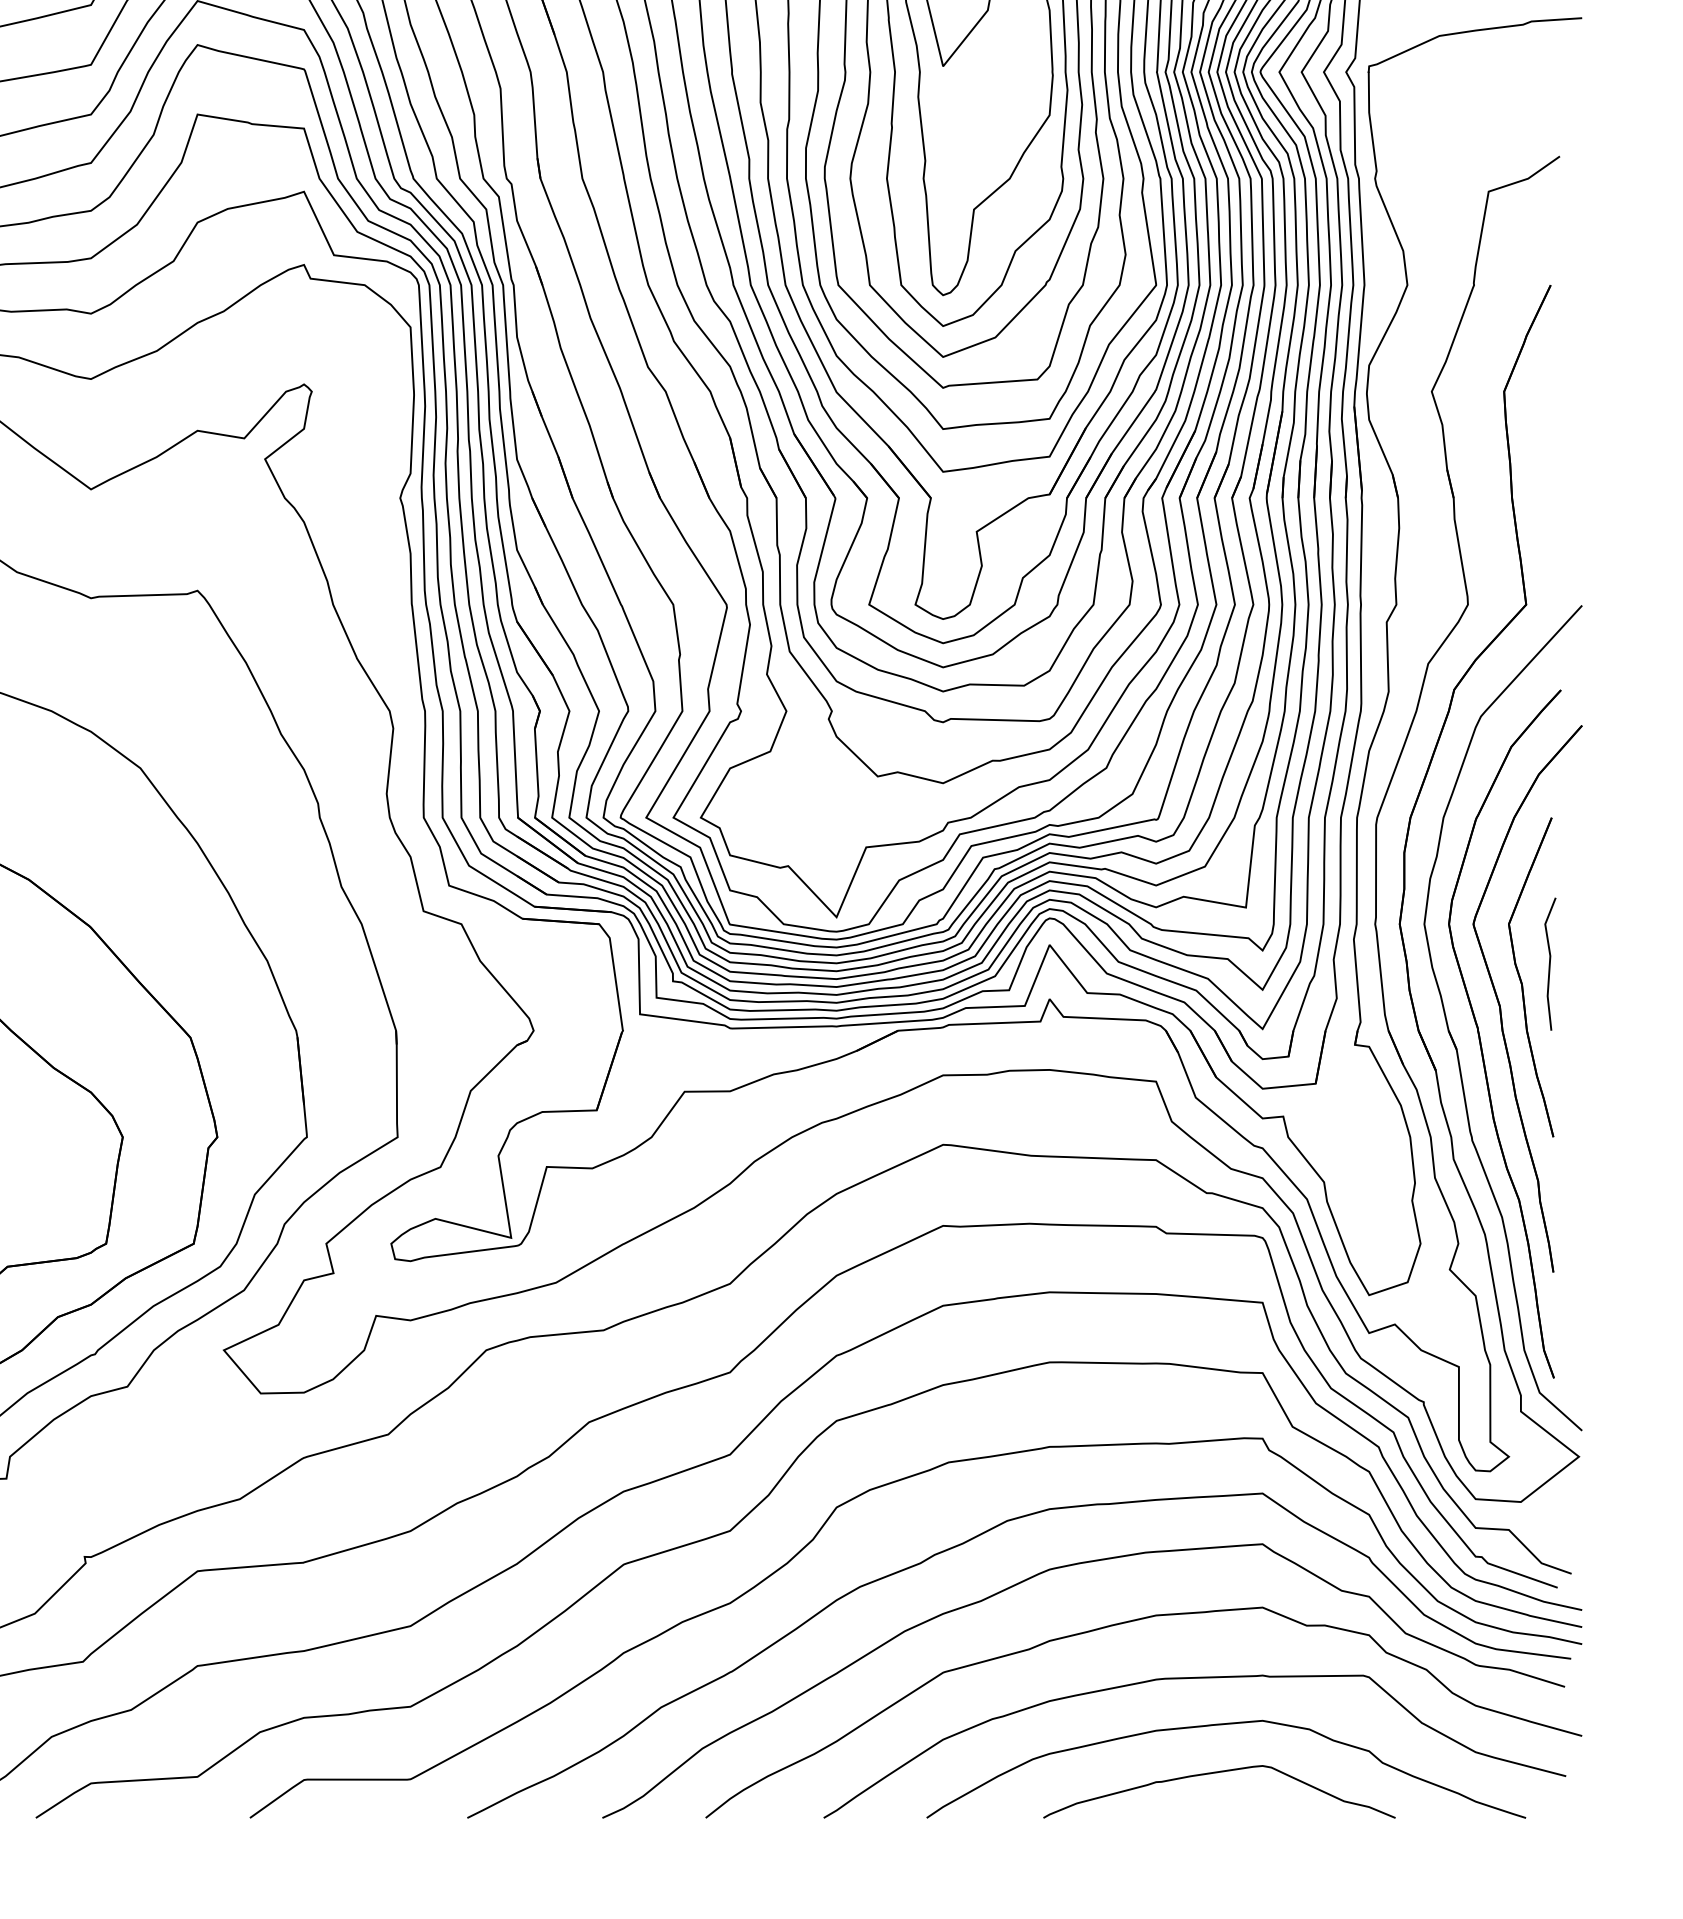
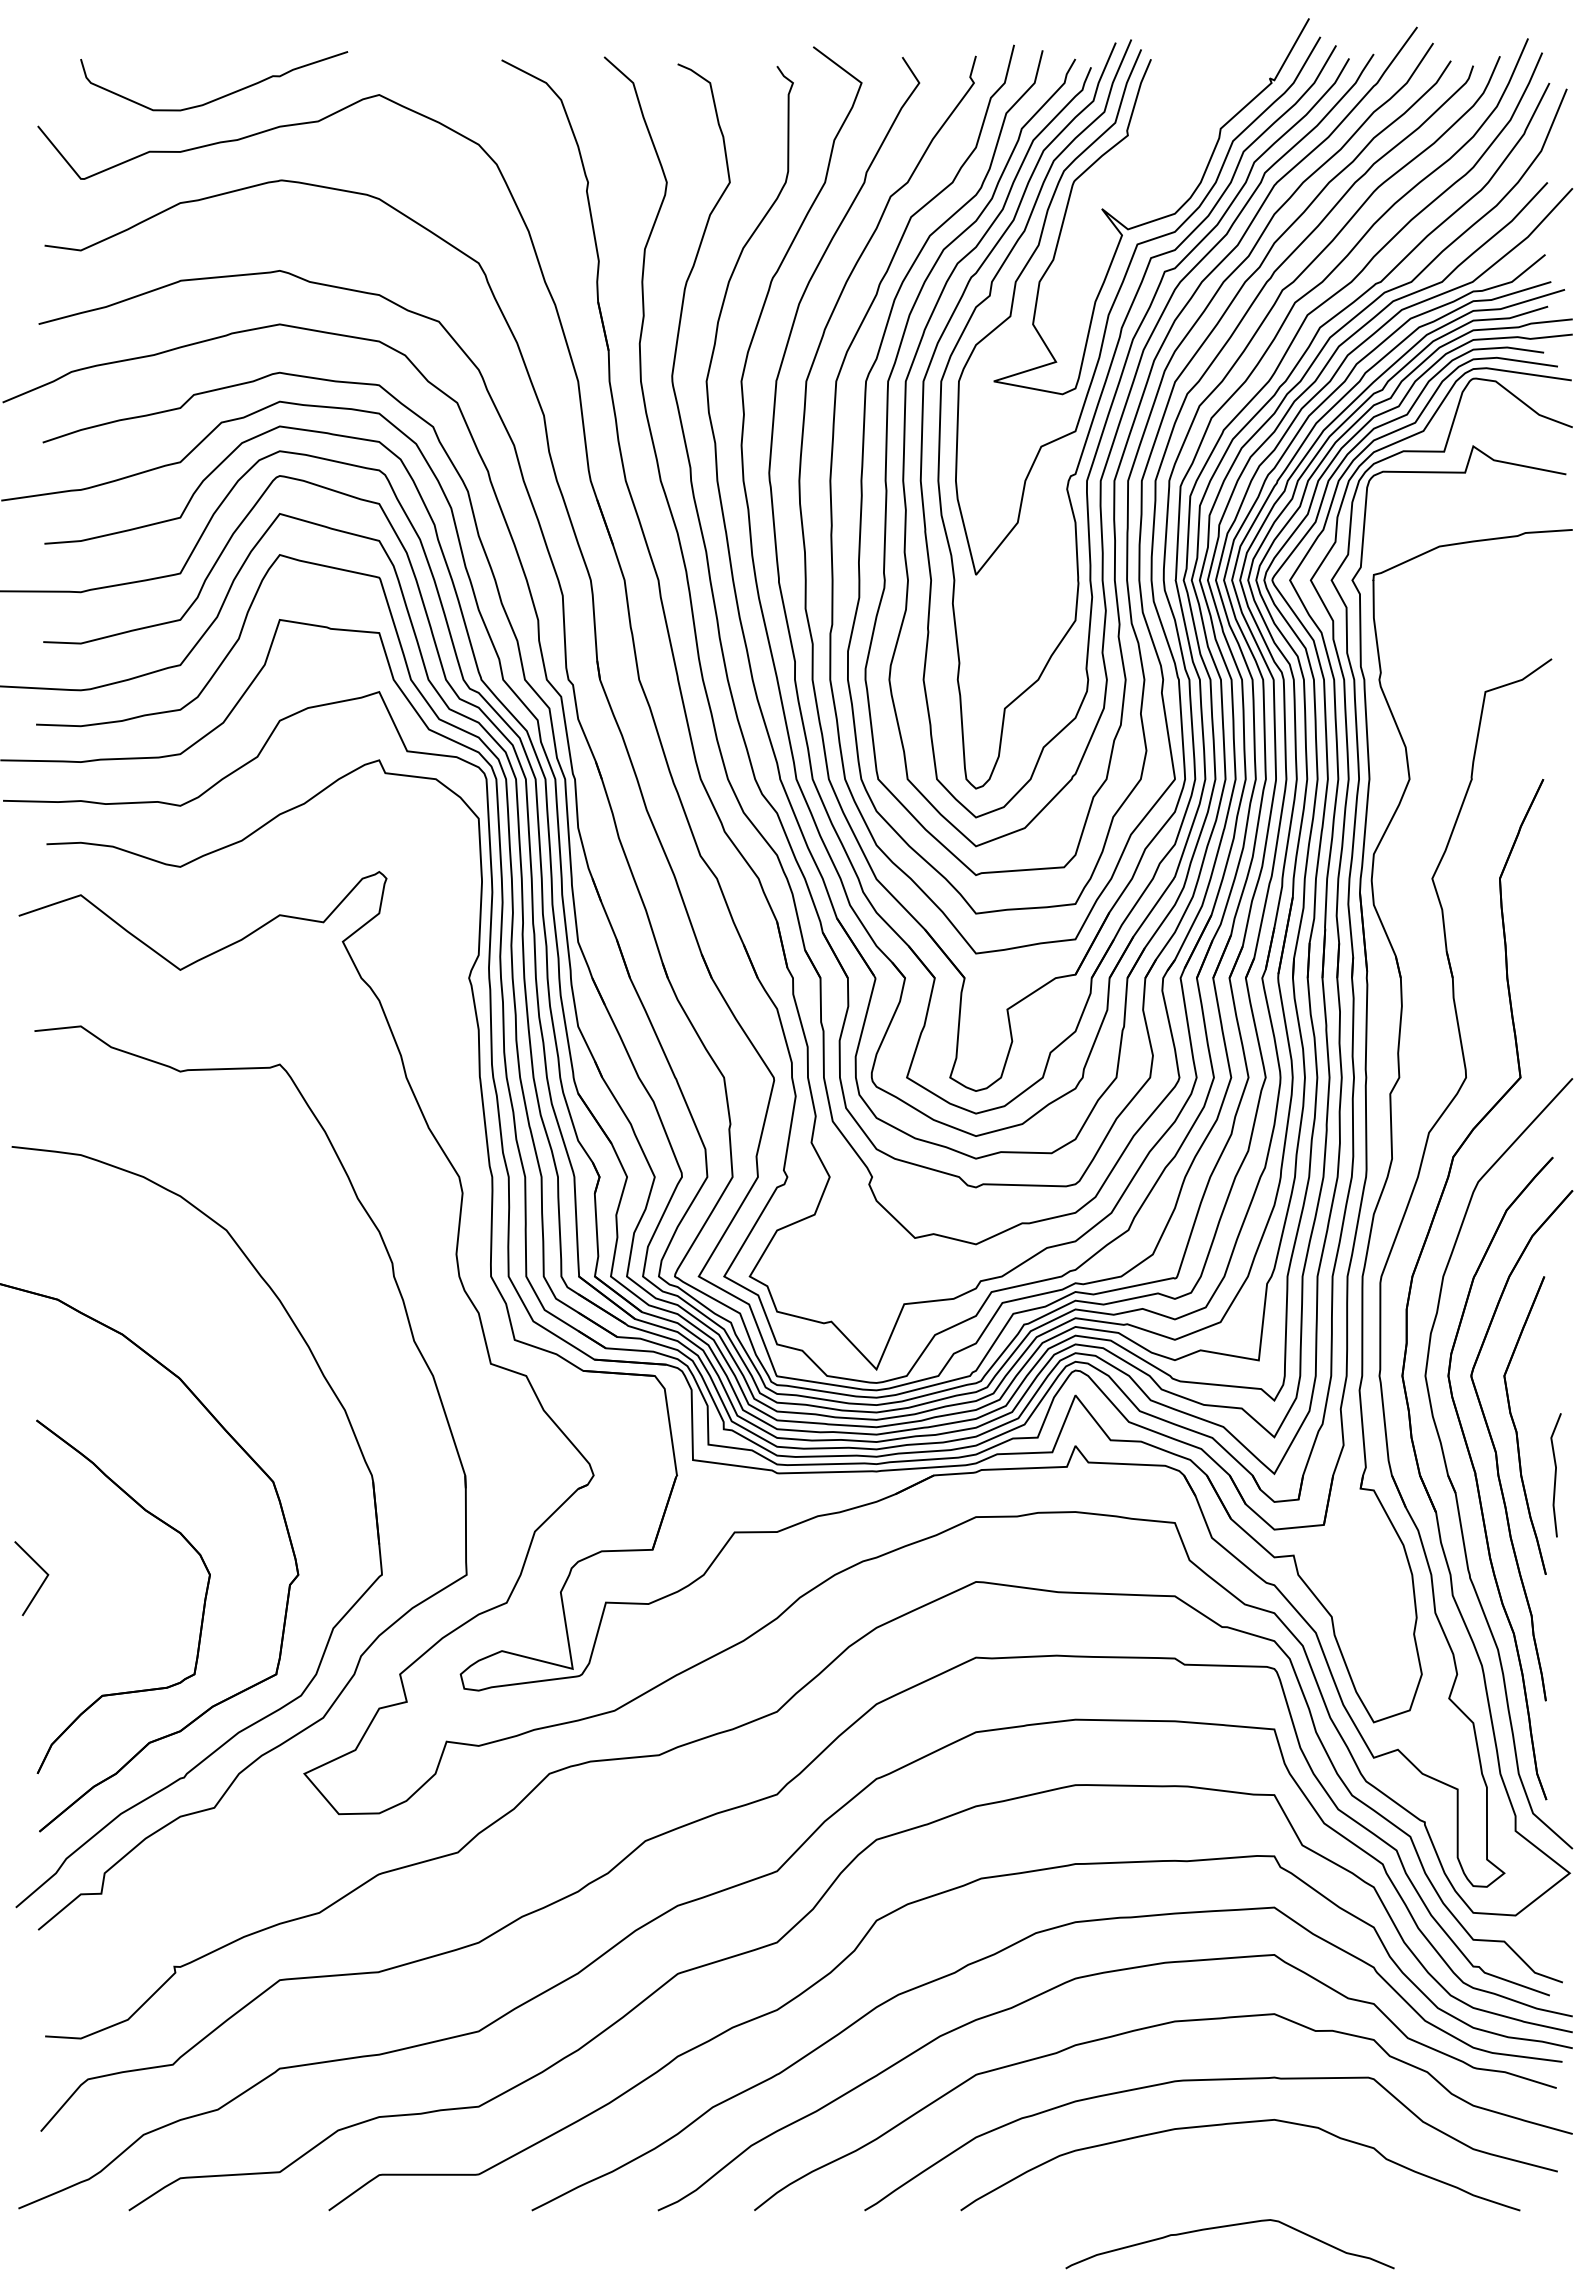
line: (1549, 964) -> (1555, 1475), moved
curve: (1214, 1774) -> (1225, 2227), moved

